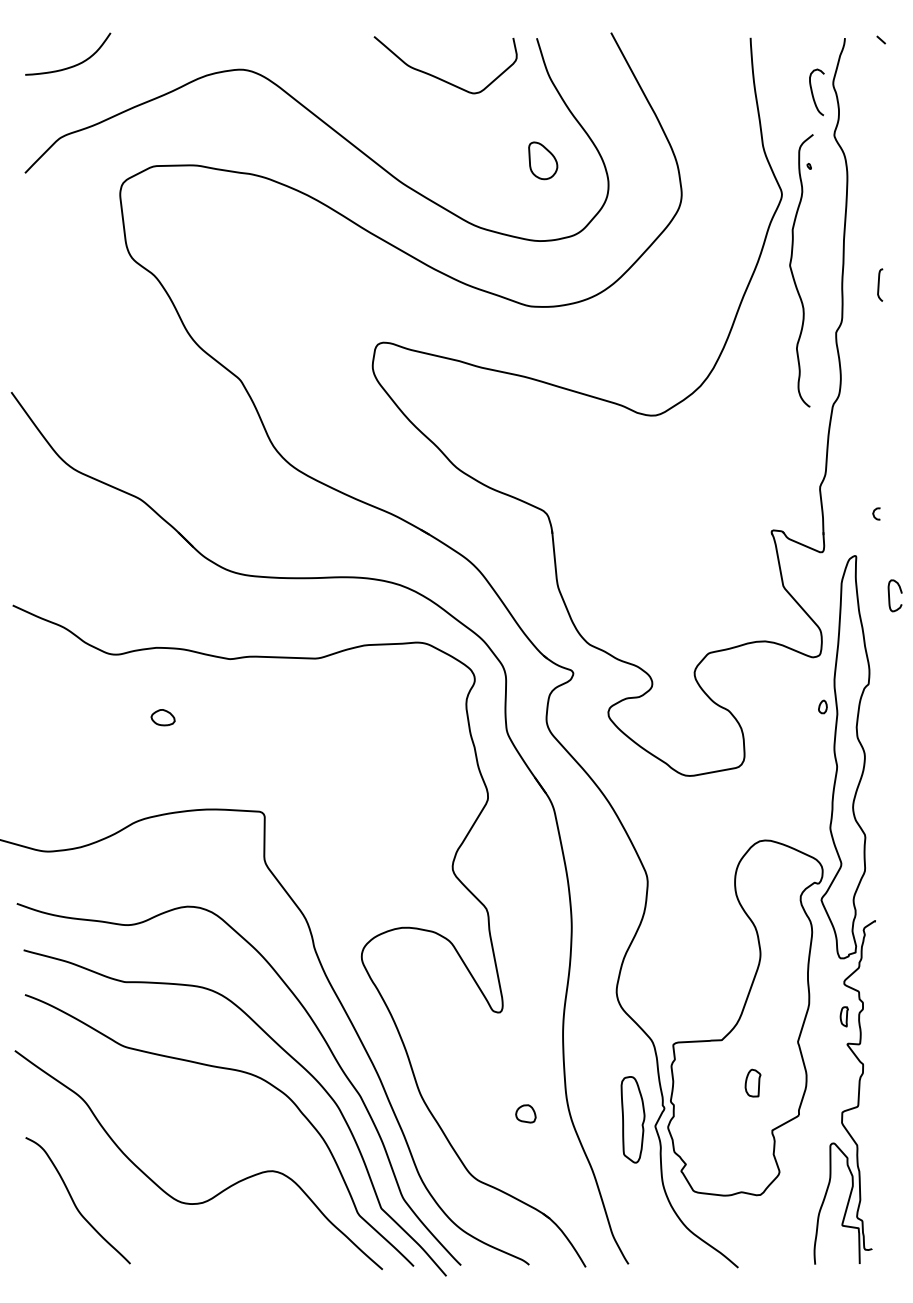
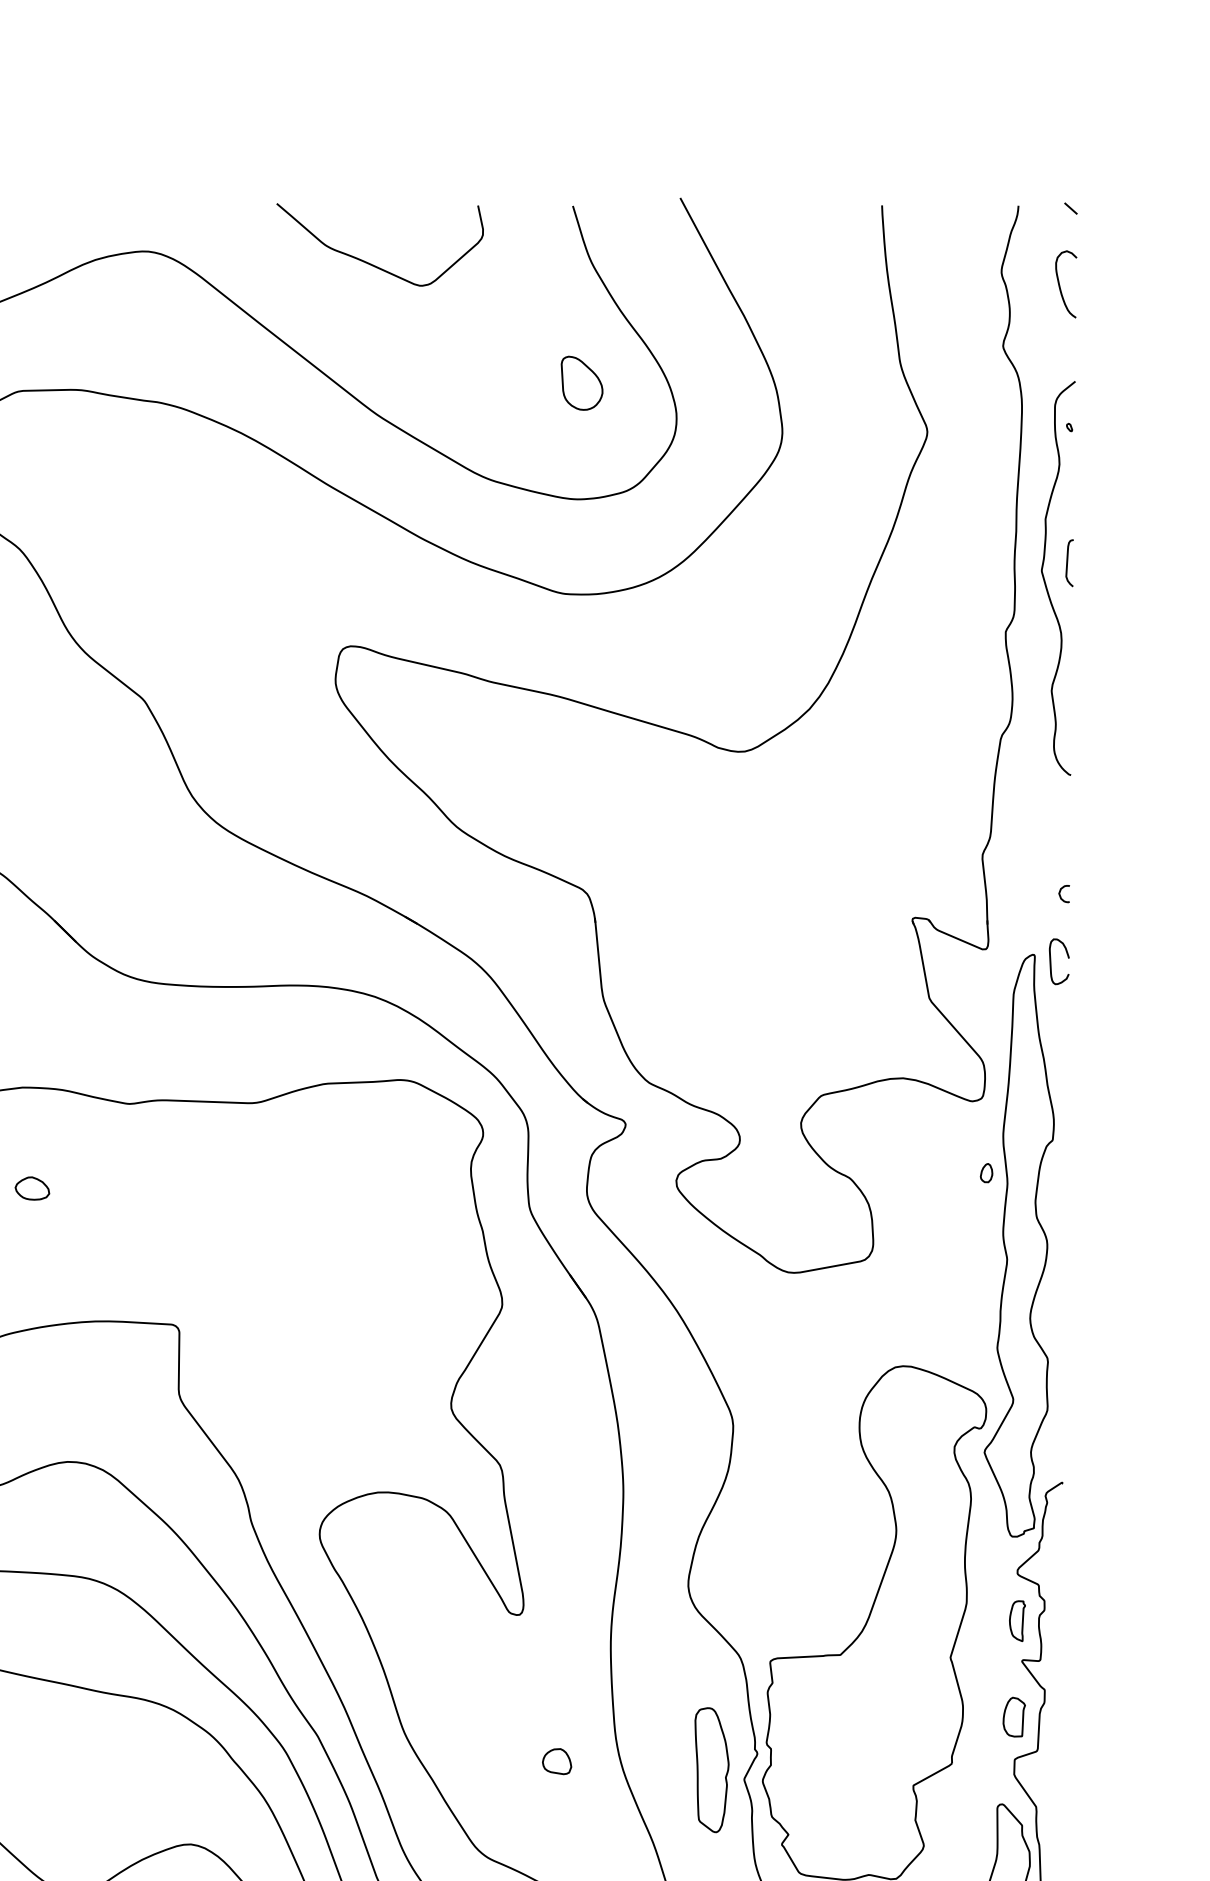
curve: (439, 77) -> (371, 262), moved
curve: (813, 93) -> (1061, 285), moved
part: (793, 273) -> (1046, 582), moved
curve: (889, 595) -> (1051, 961), moved
part: (844, 1016) -> (1017, 1620), size x1.43
part: (752, 1082) -> (1013, 1716), moved

